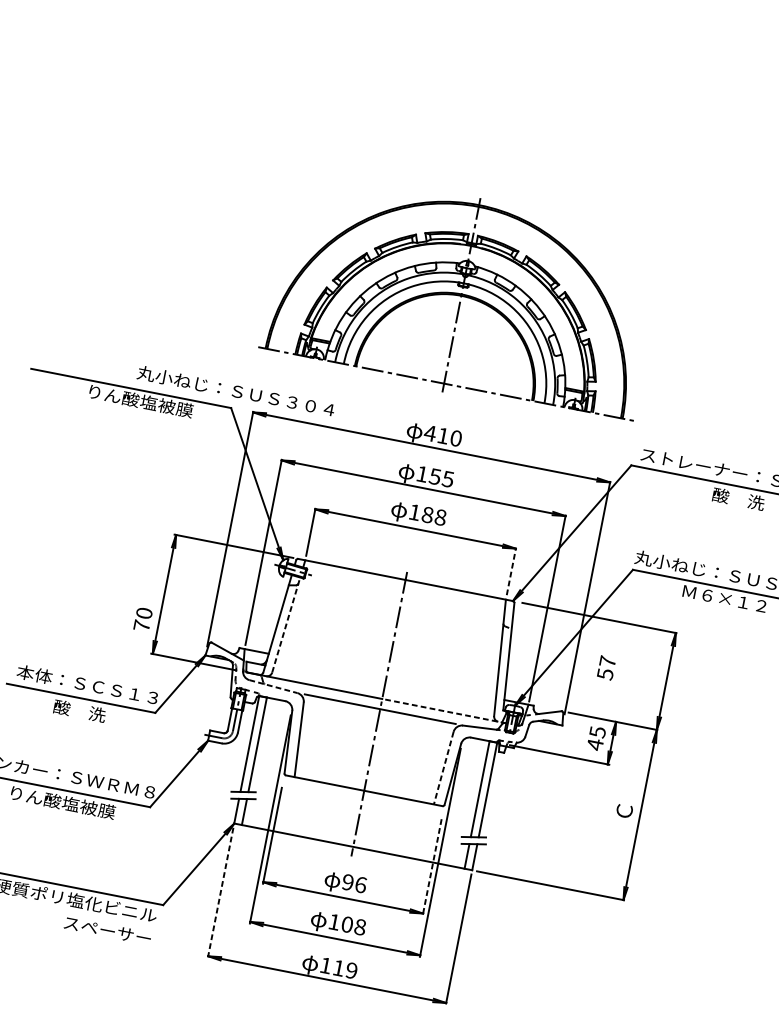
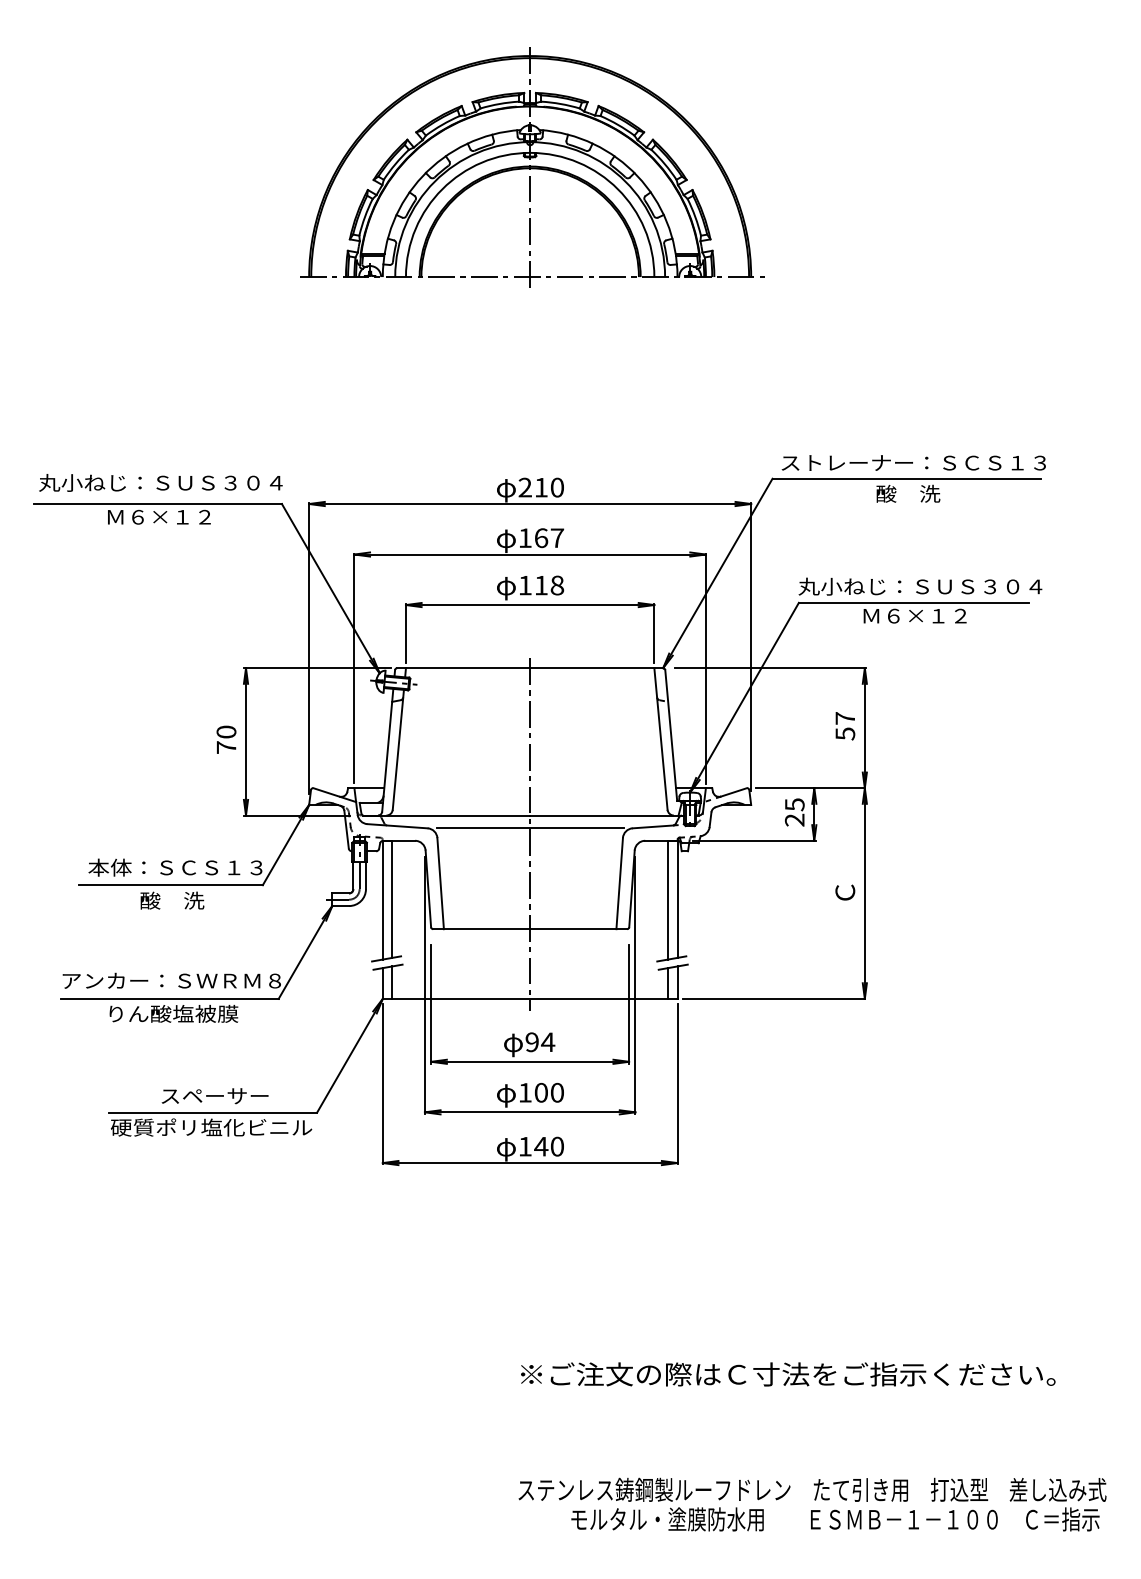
part: (463, 295) -> (532, 167), moved
text: (235, 390) -> (160, 482), moved
text: (140, 401) -> (172, 517), りん酸塩被膜 -> Ｍ６×１２
text: (430, 433) -> (525, 487), 410 -> 210
text: (441, 478) -> (549, 538), 155 -> 167
text: (427, 515) -> (541, 585), 188 -> 118
line: (511, 571) -> (654, 633), dashed -> solid
text: (143, 619) -> (226, 739), moved
line: (286, 624) -> (398, 749), dashed -> solid
text: (606, 668) -> (845, 726), moved
line: (274, 686) -> (398, 826), dashed -> solid
line: (443, 711) -> (606, 815), dashed -> solid
text: (594, 744) -> (794, 820), 45 -> 25
line: (443, 768) -> (619, 883), dashed -> solid
line: (432, 867) -> (629, 1004), dashed -> solid
text: (361, 885) -> (548, 1042), 96 -> 94
line: (220, 891) -> (382, 1083), dashed -> solid
text: (360, 926) -> (557, 1092), 108 -> 100
text: (107, 930) -> (214, 1096), moved
text: (344, 969) -> (548, 1146), 119 -> 140

